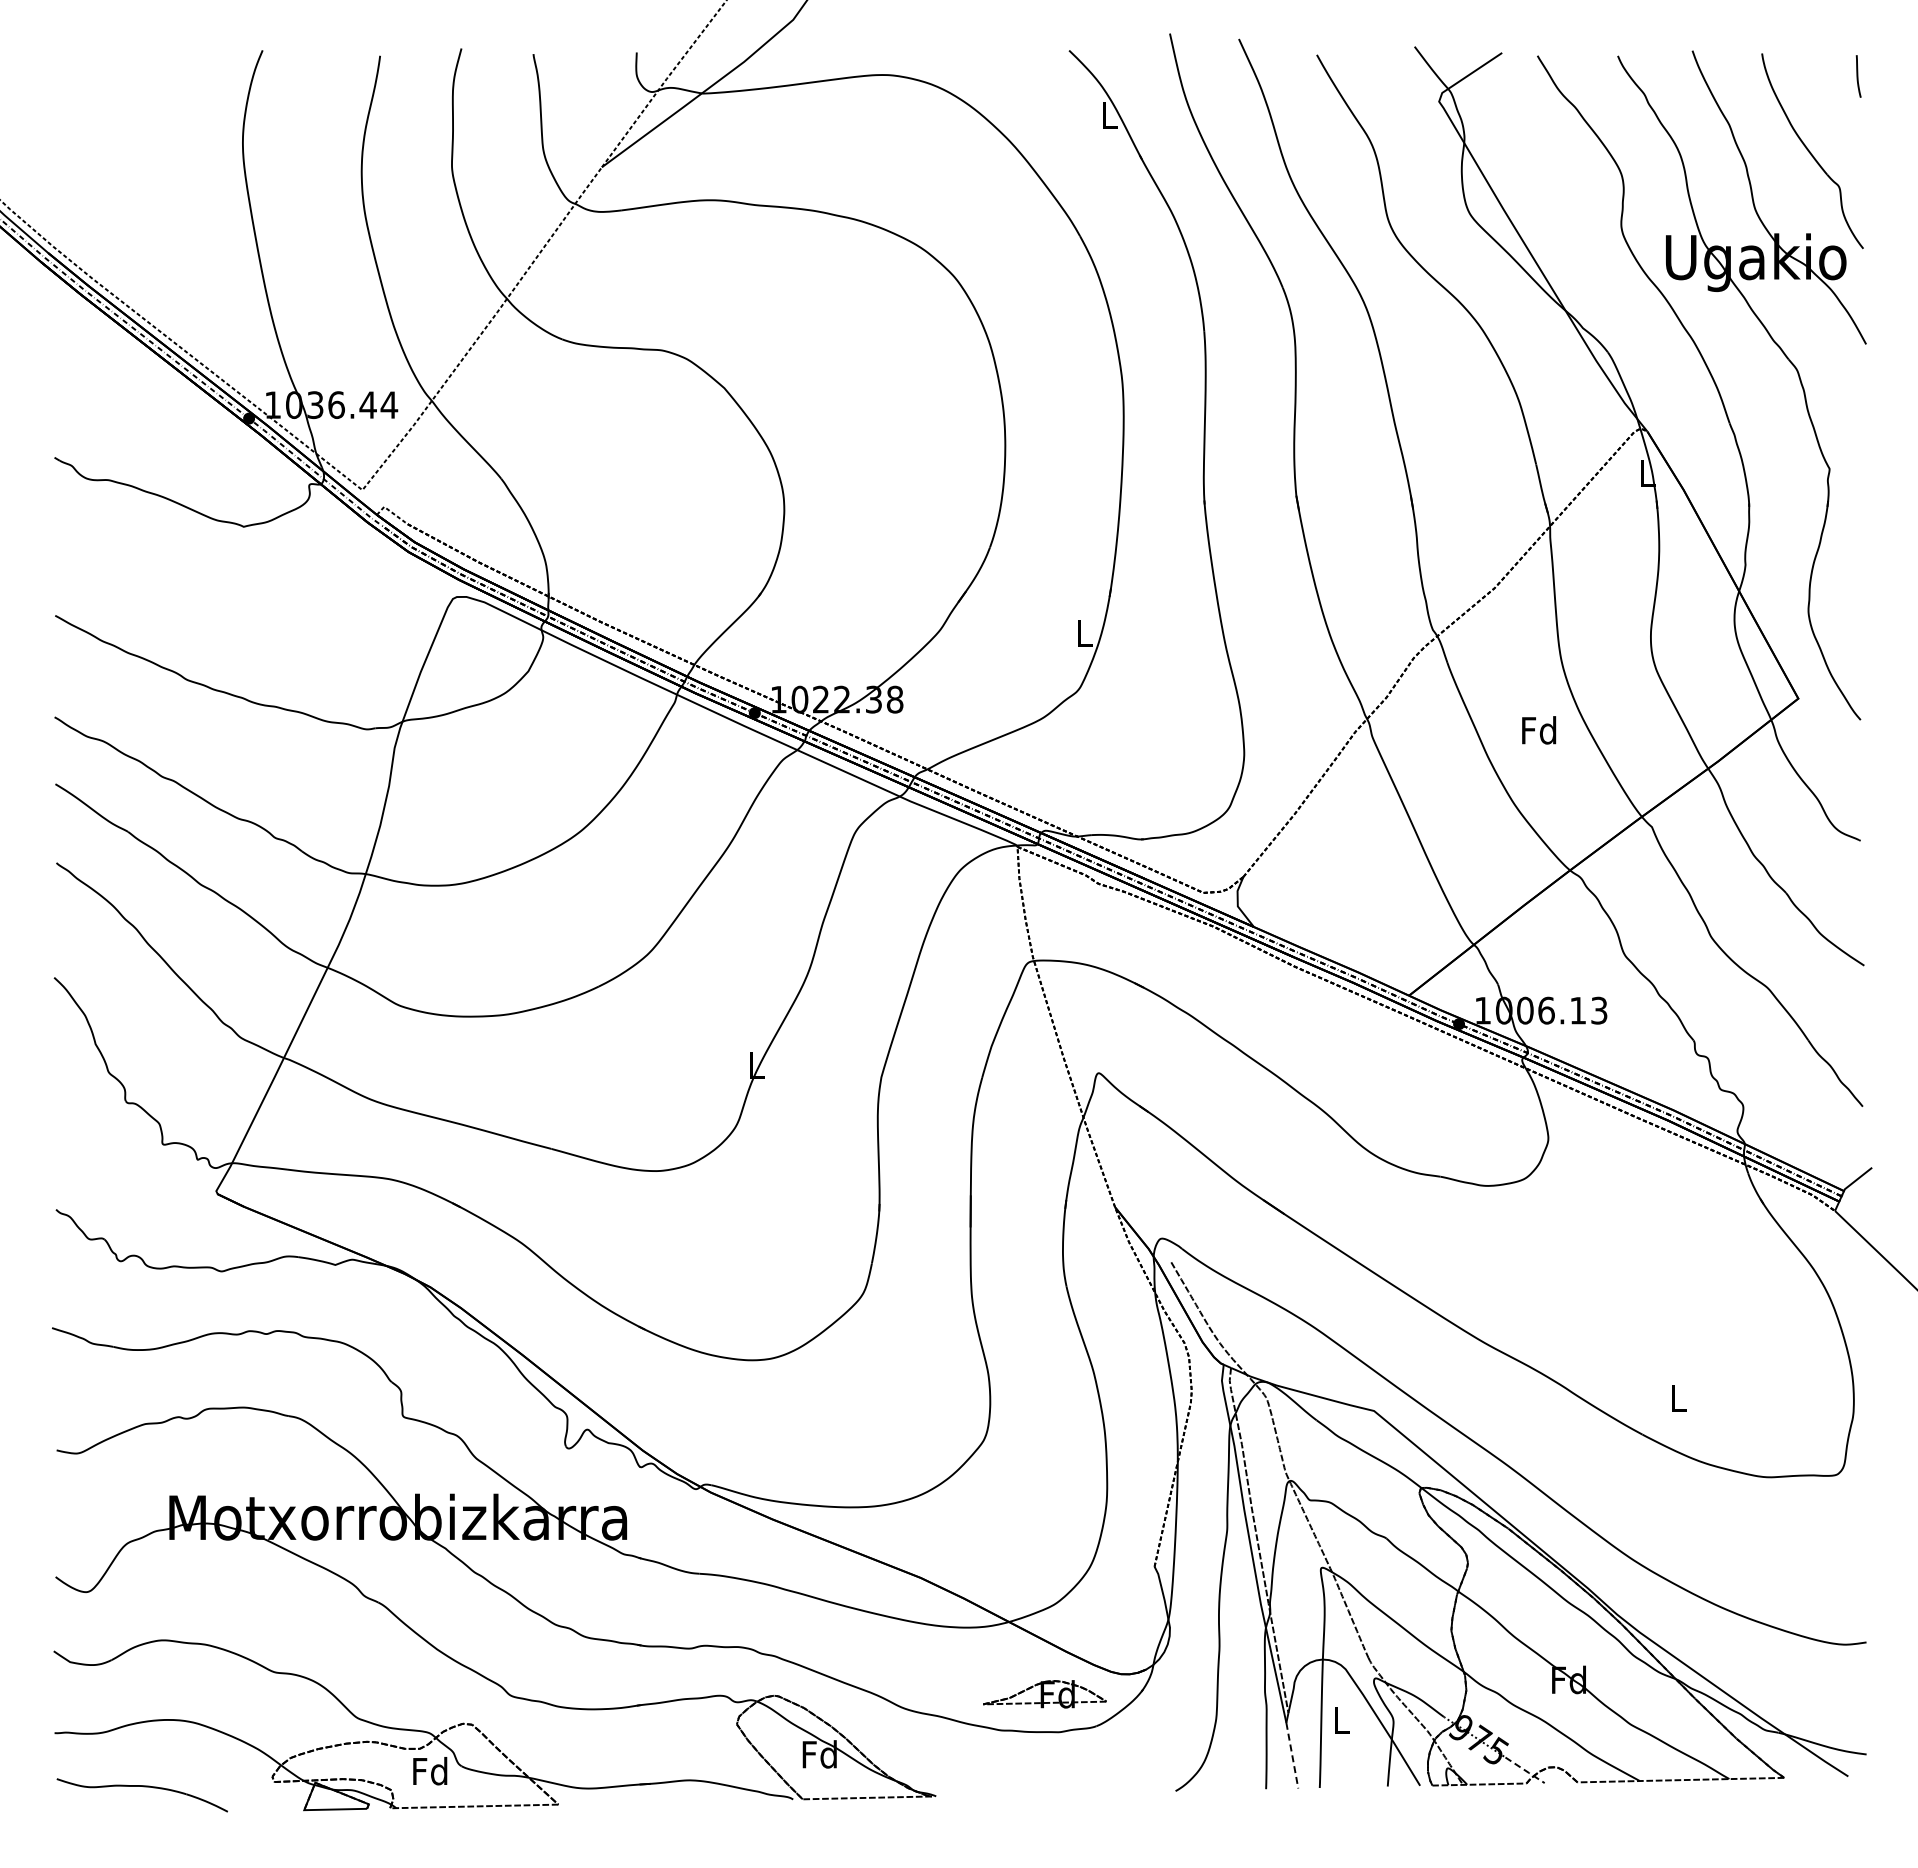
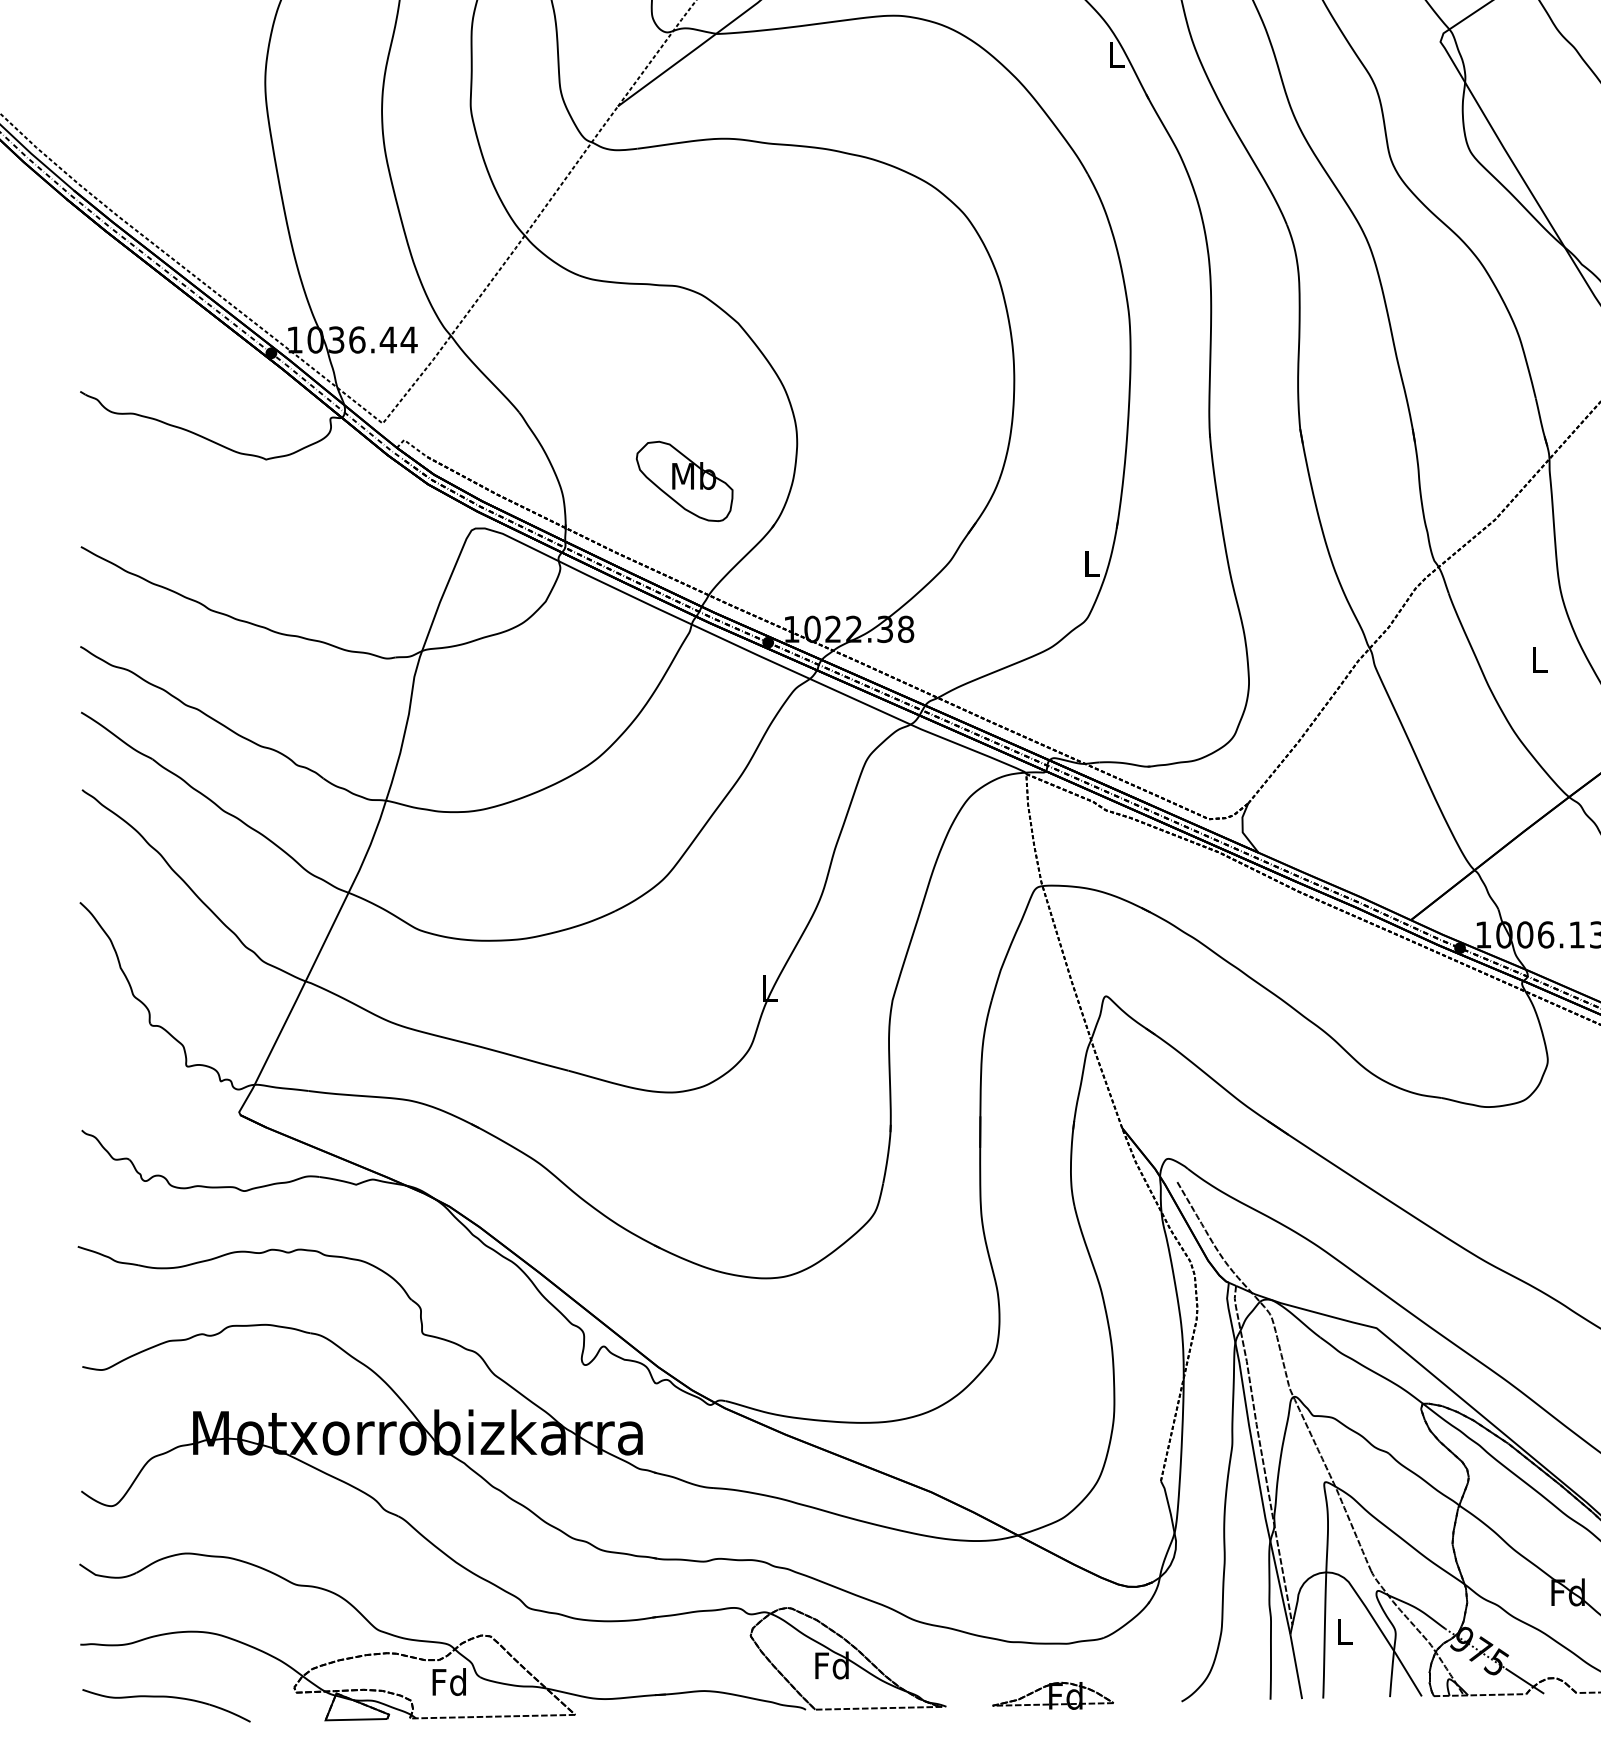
part: (669, 548) -> (684, 480), added
text: (1539, 730) -> (1539, 659), Fd -> L
part: (1044, 1694) -> (1052, 1696), moved
line: (1292, 1756) -> (1296, 1667), dashed -> solid
line: (1525, 1770) -> (1525, 1681), dashed -> solid

